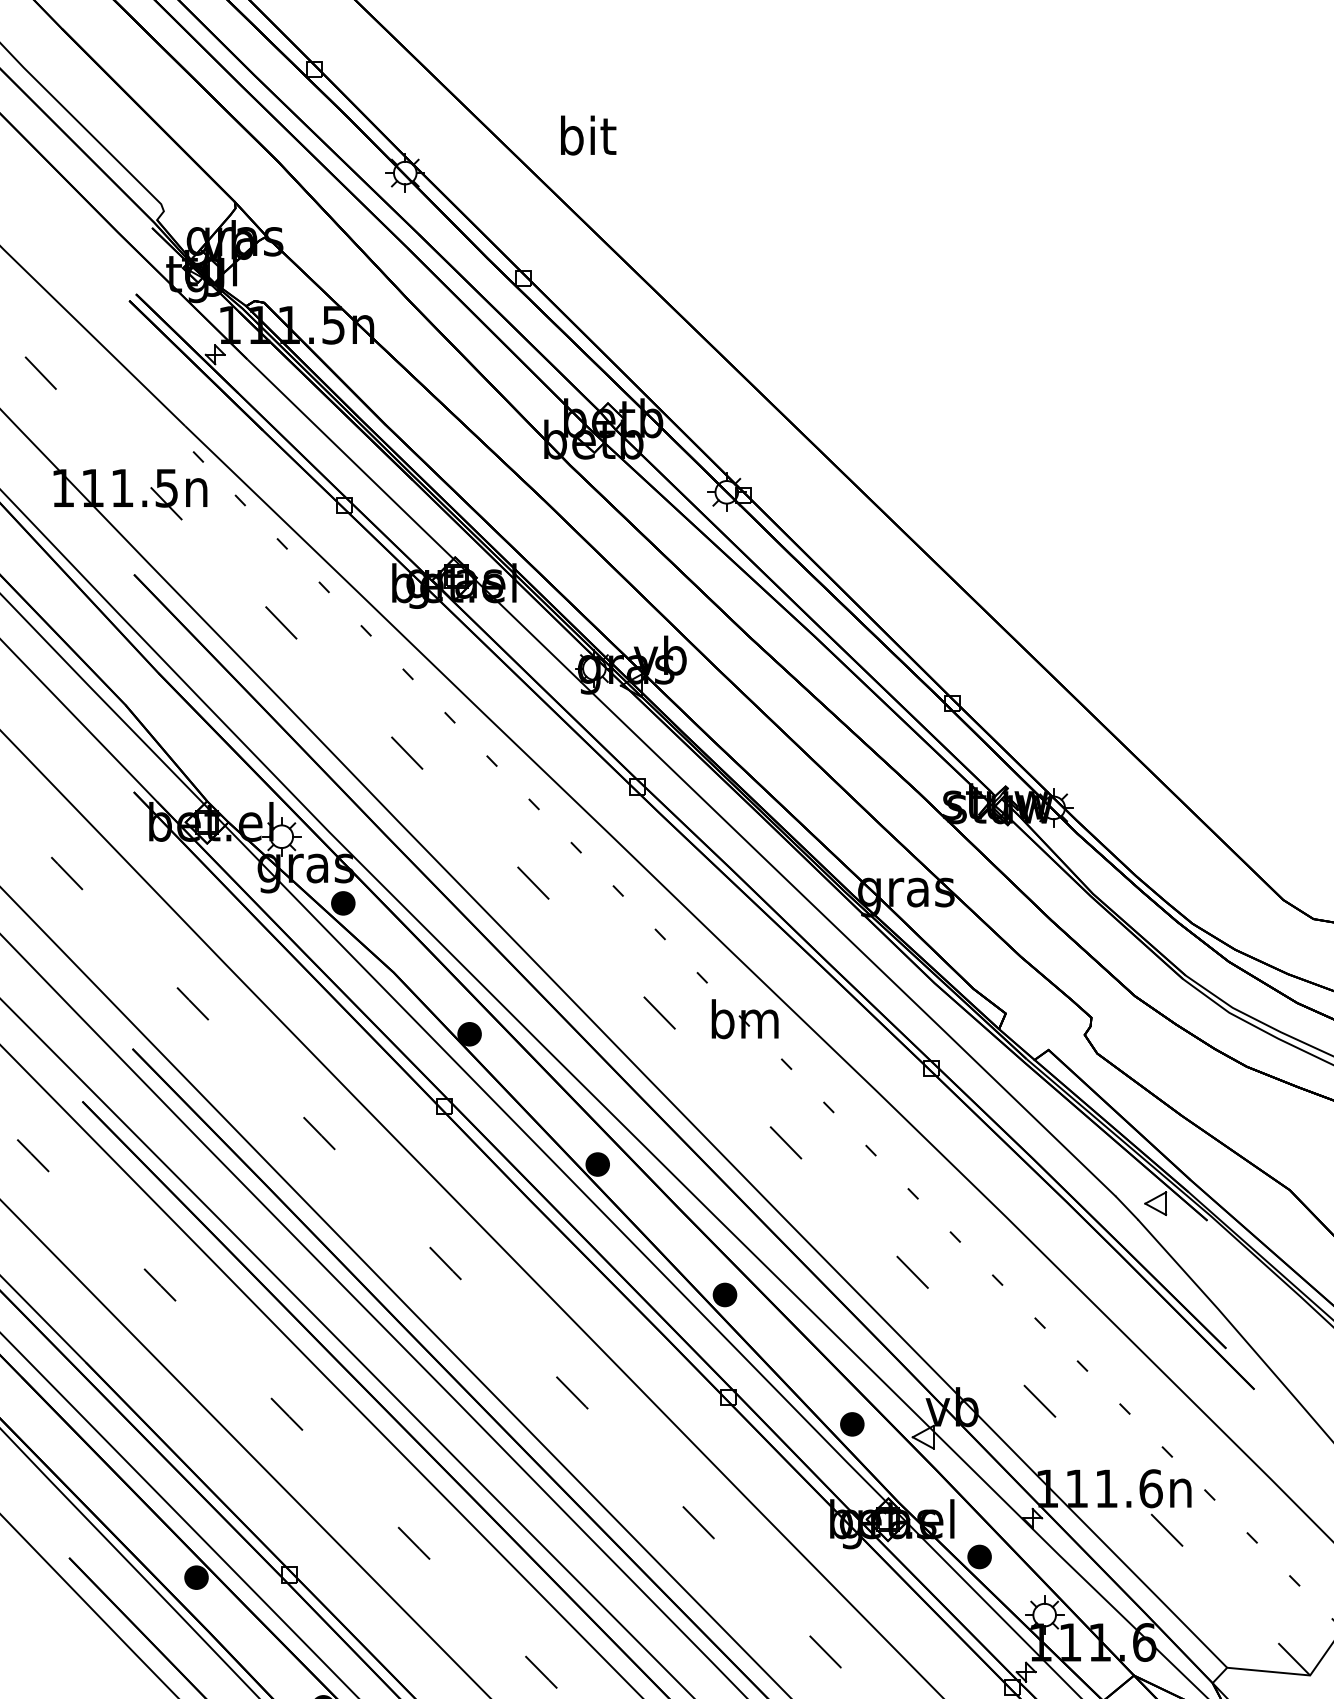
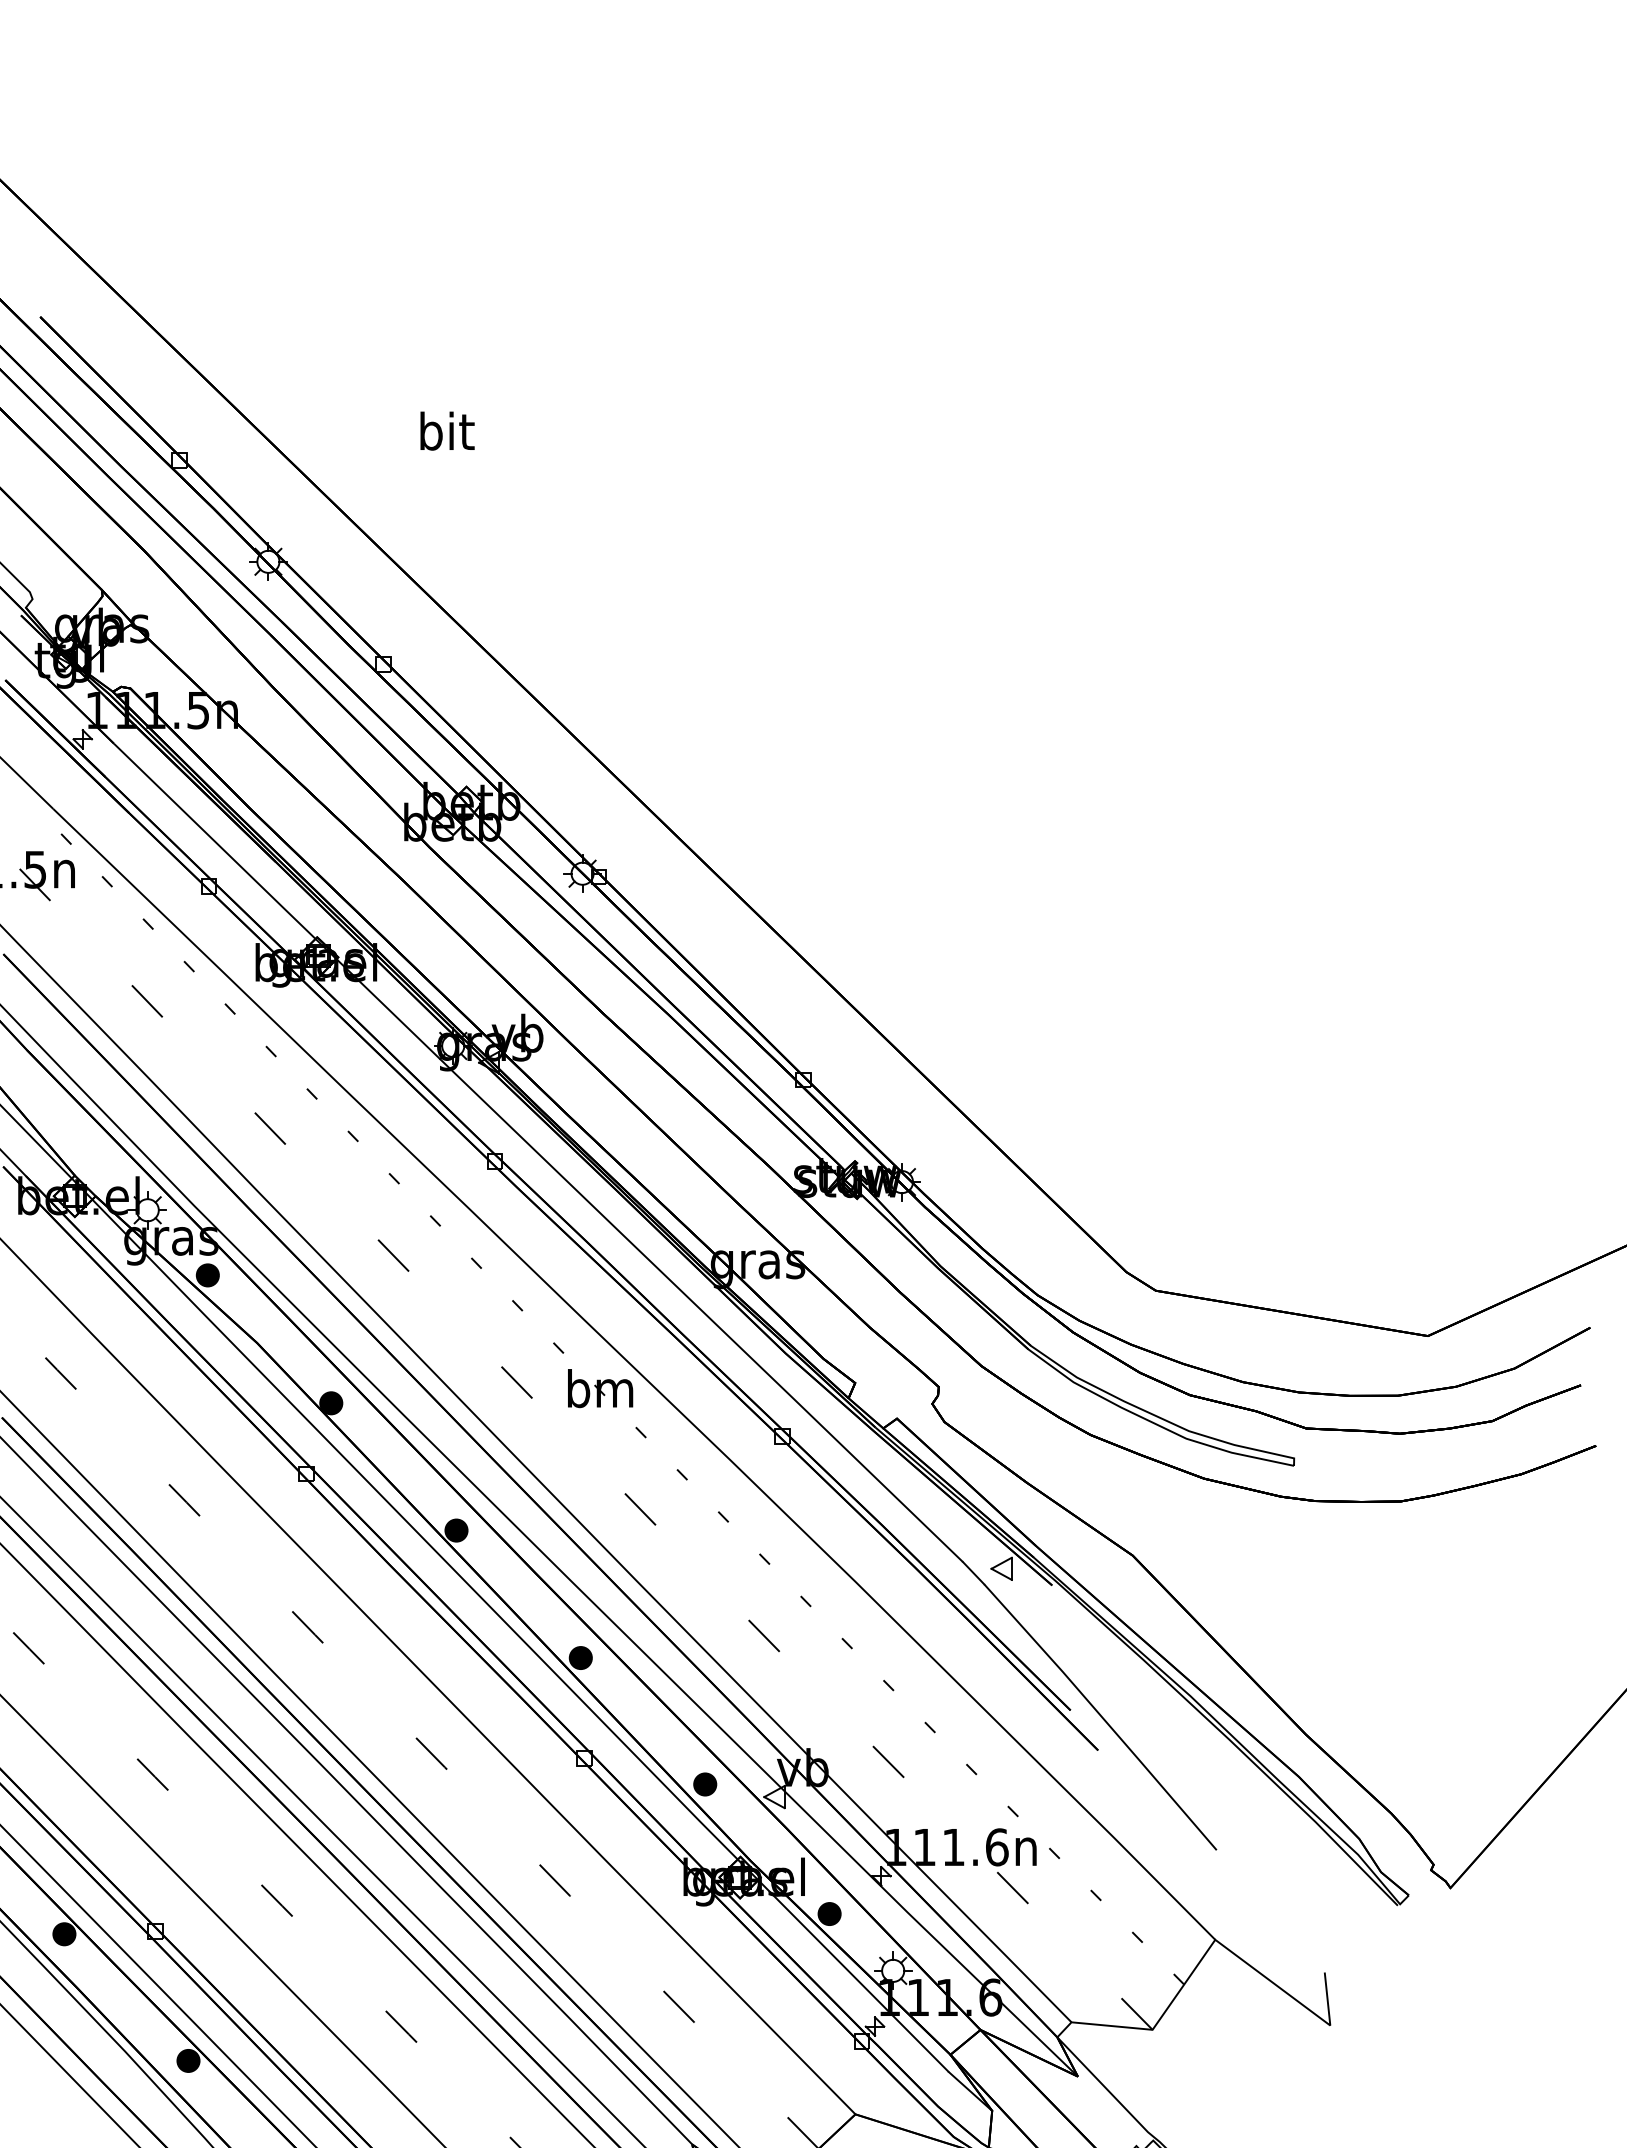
text: (588, 134) -> (447, 430), moved

